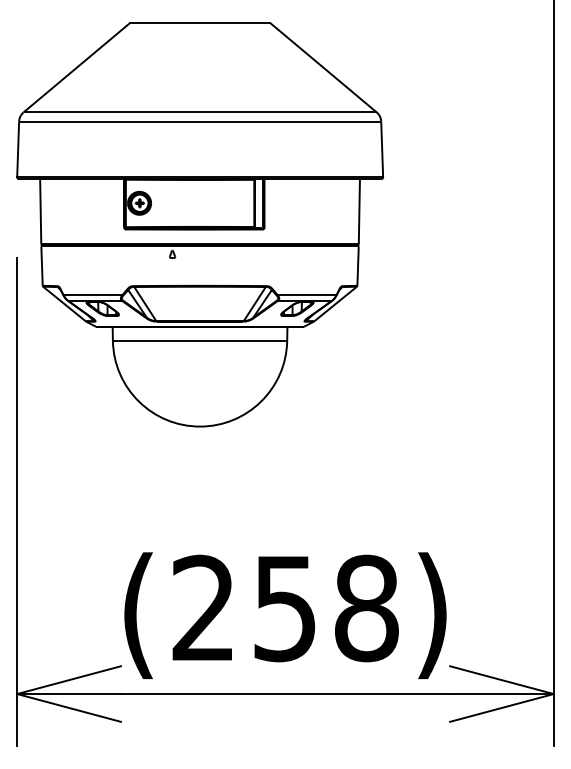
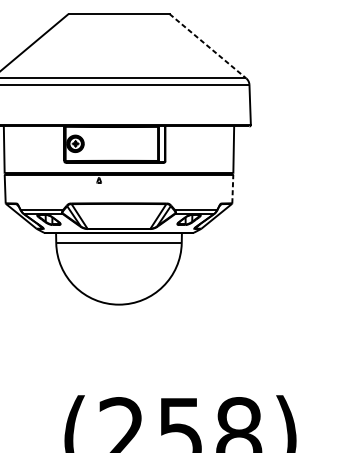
line: (323, 68) -> (207, 46), solid -> dashed
line: (358, 266) -> (233, 189), solid -> dashed

